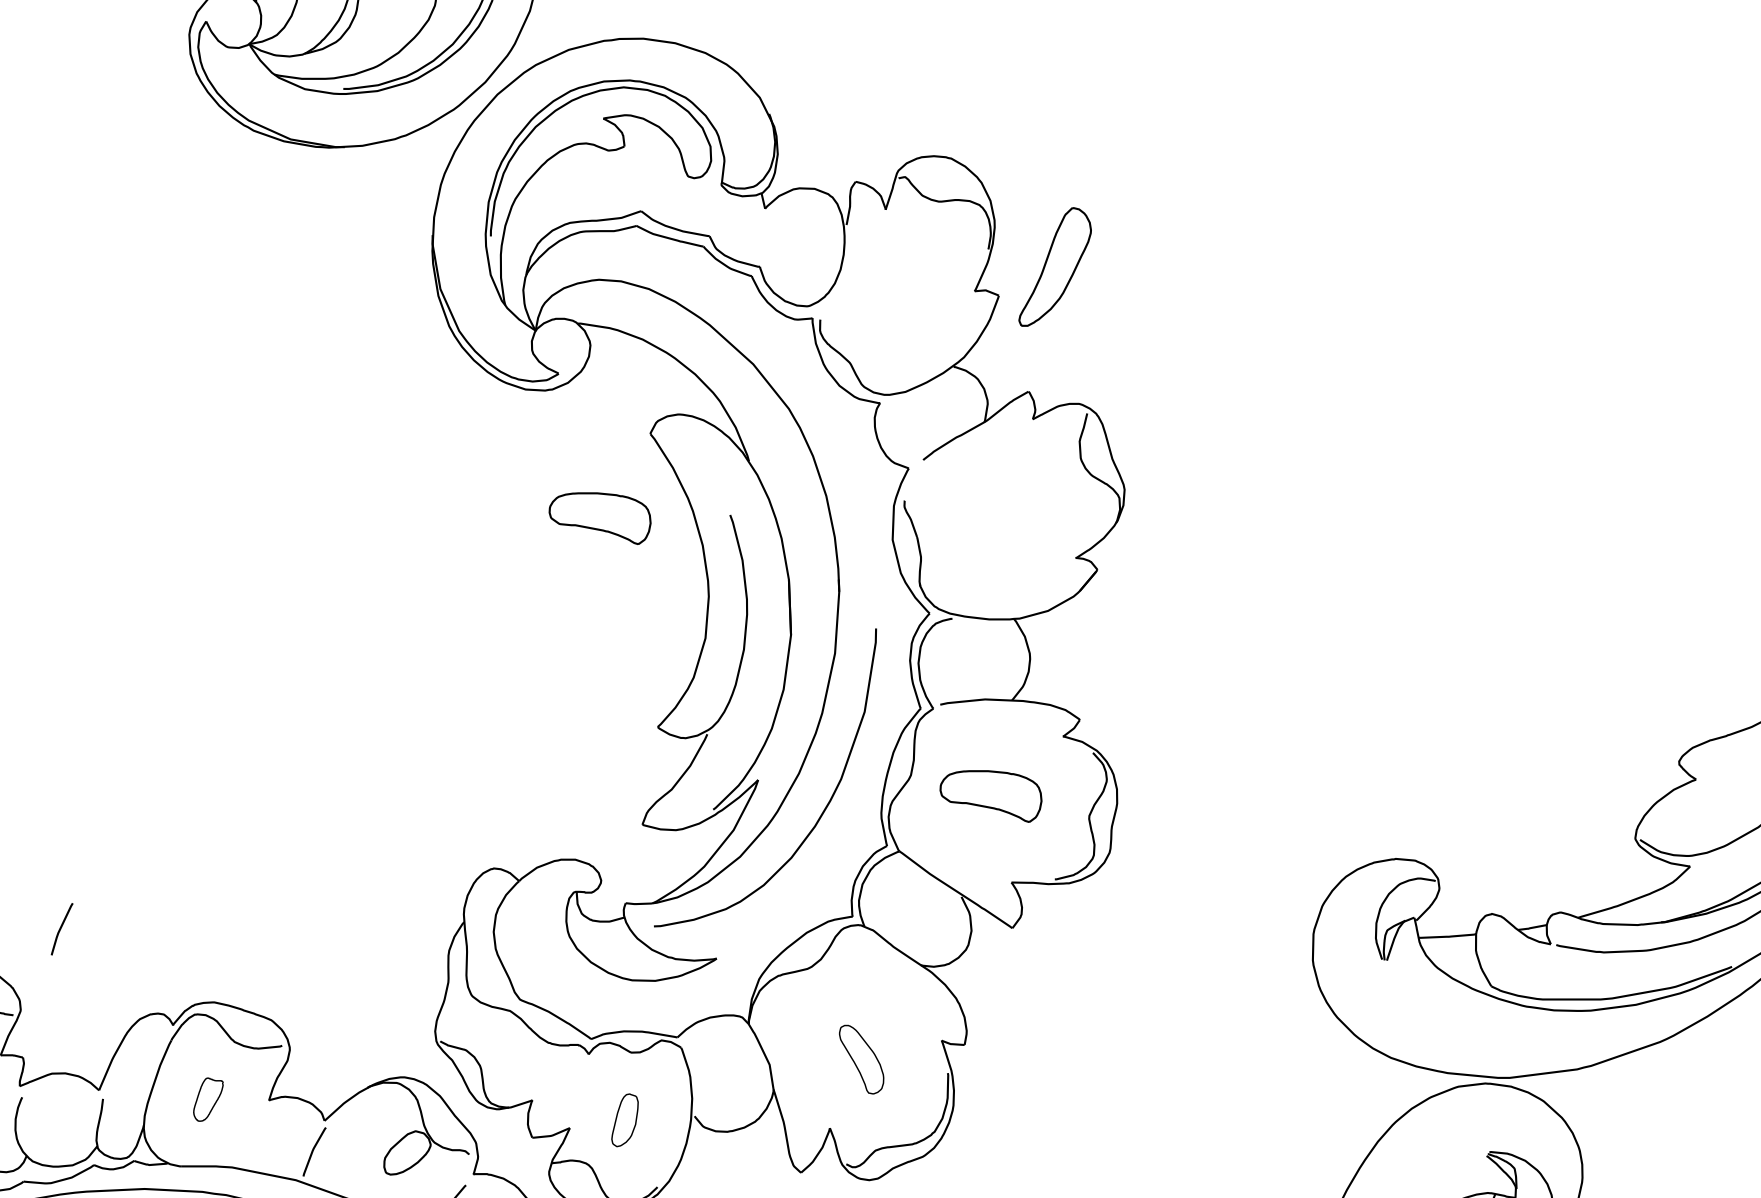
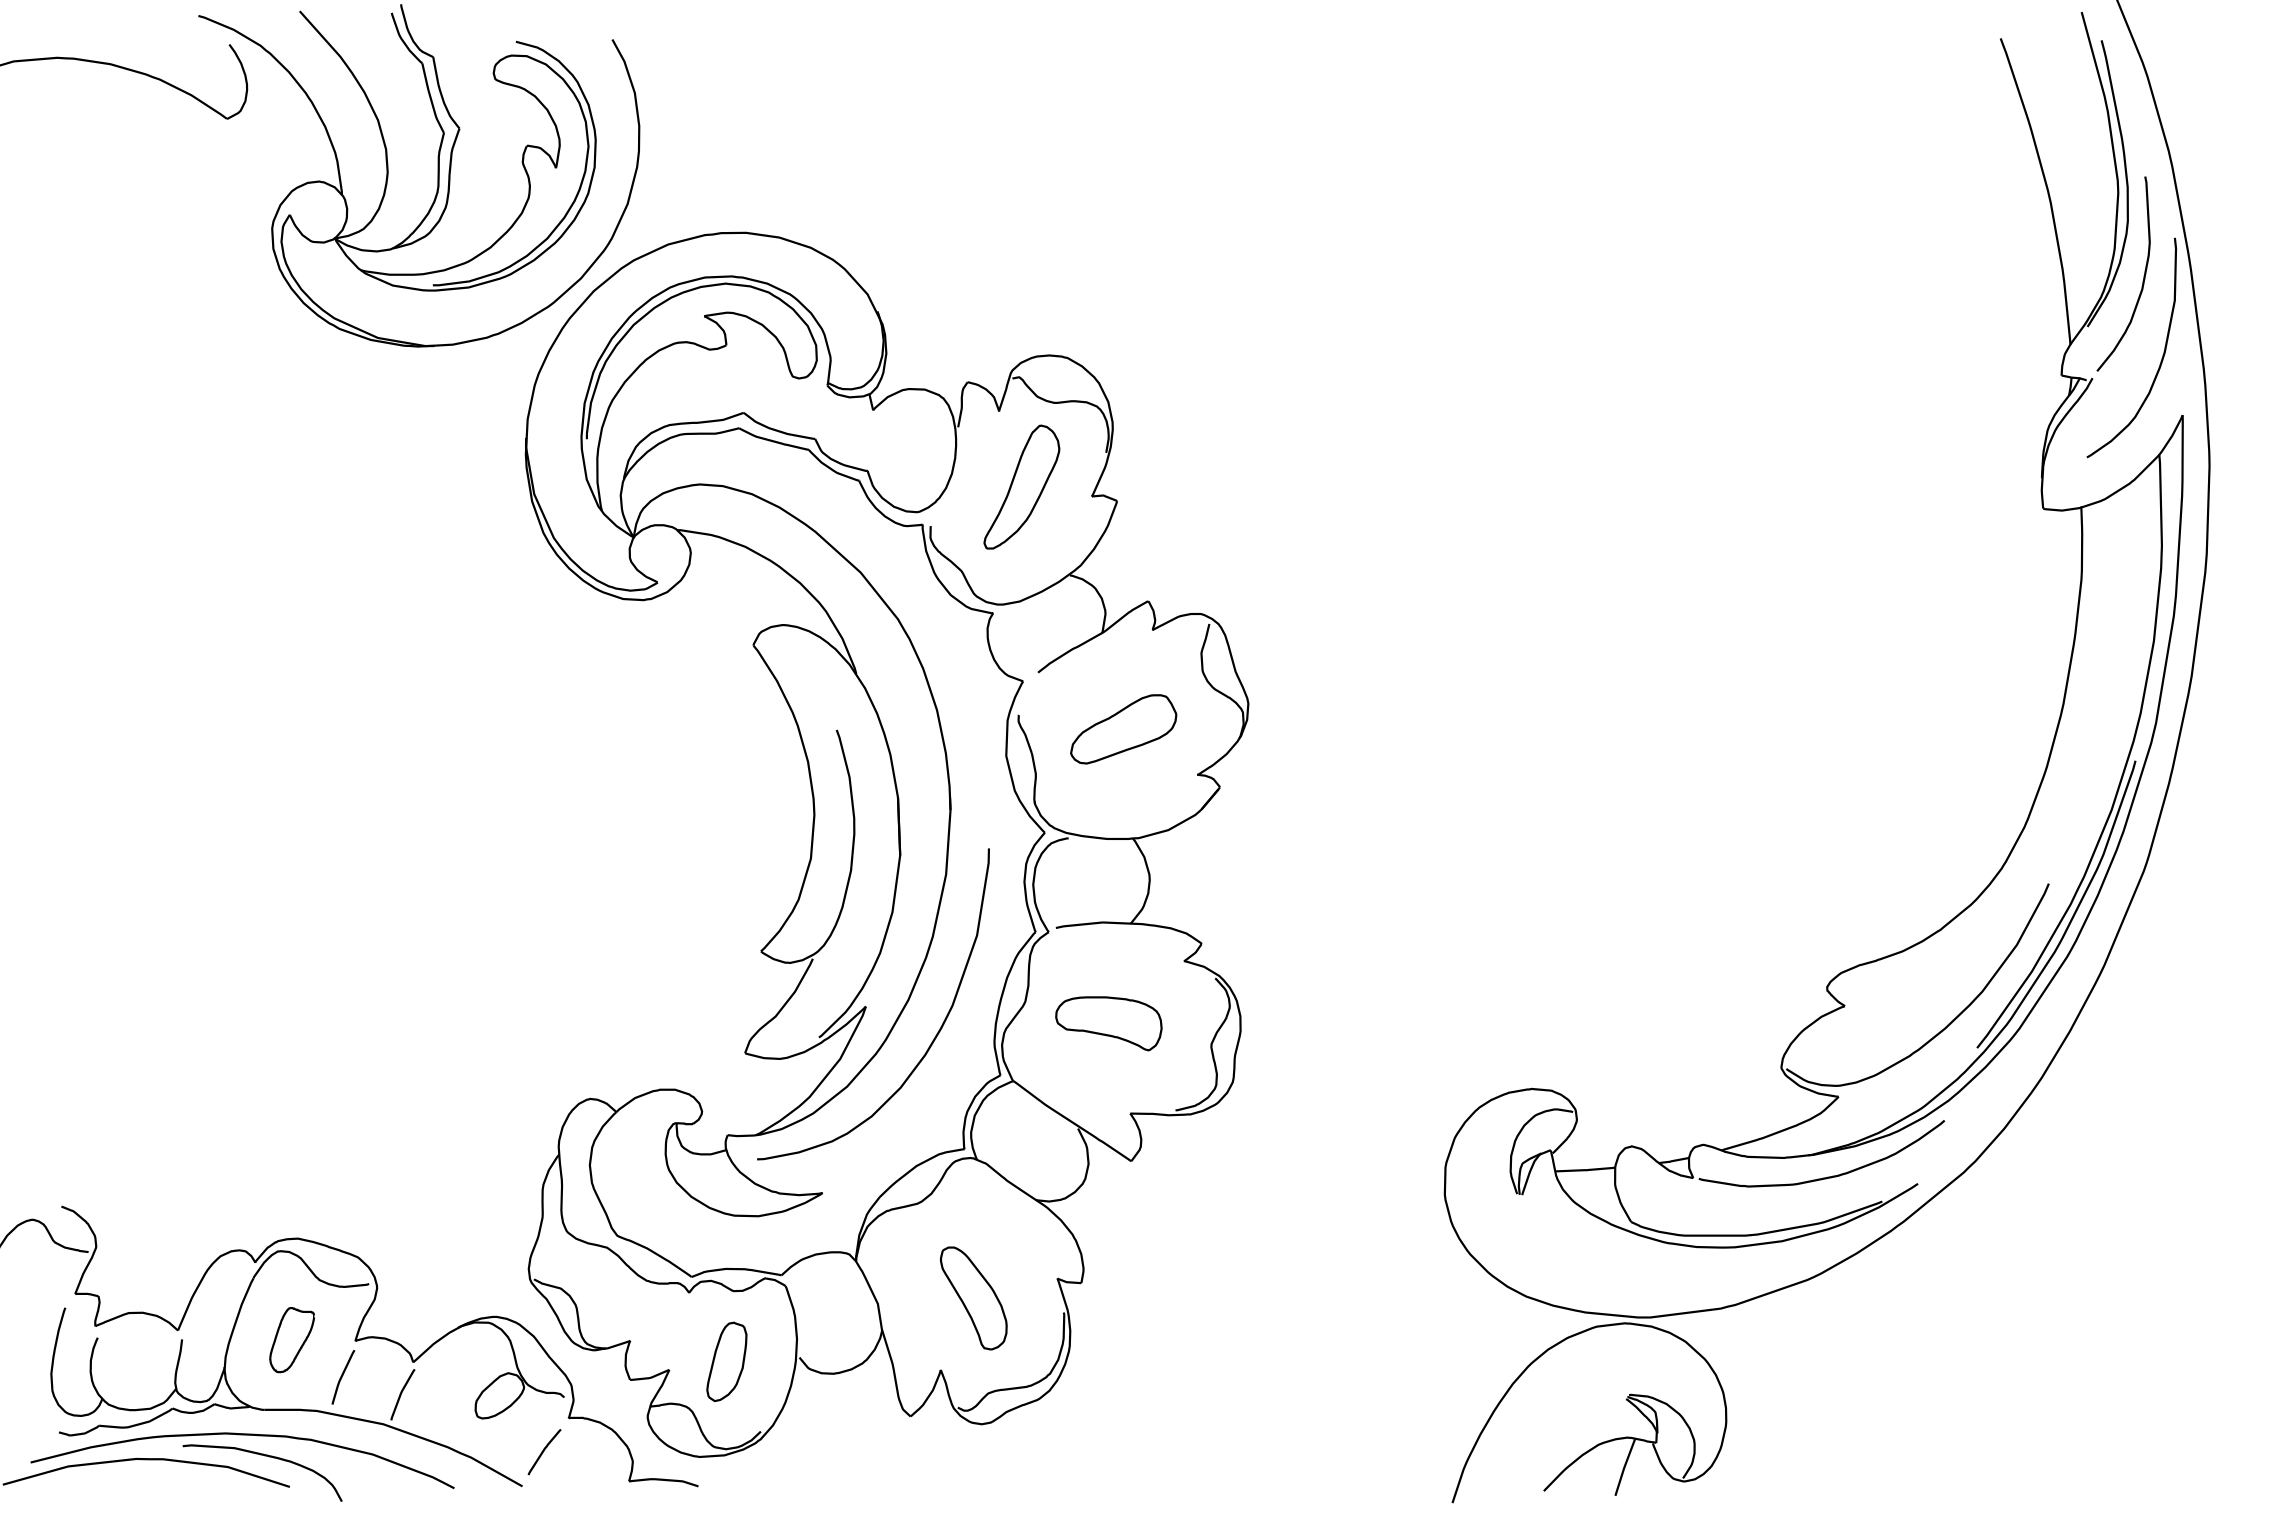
part: (1054, 266) -> (1021, 486), moved
part: (1004, 514) -> (1123, 729), added
part: (599, 518) -> (700, 733), removed
curve: (61, 929) -> (342, 1377), moved
part: (861, 1059) -> (973, 1298), size x1.43
part: (207, 1099) -> (291, 1340), size x1.43
part: (624, 1120) -> (726, 1361), size x1.43

